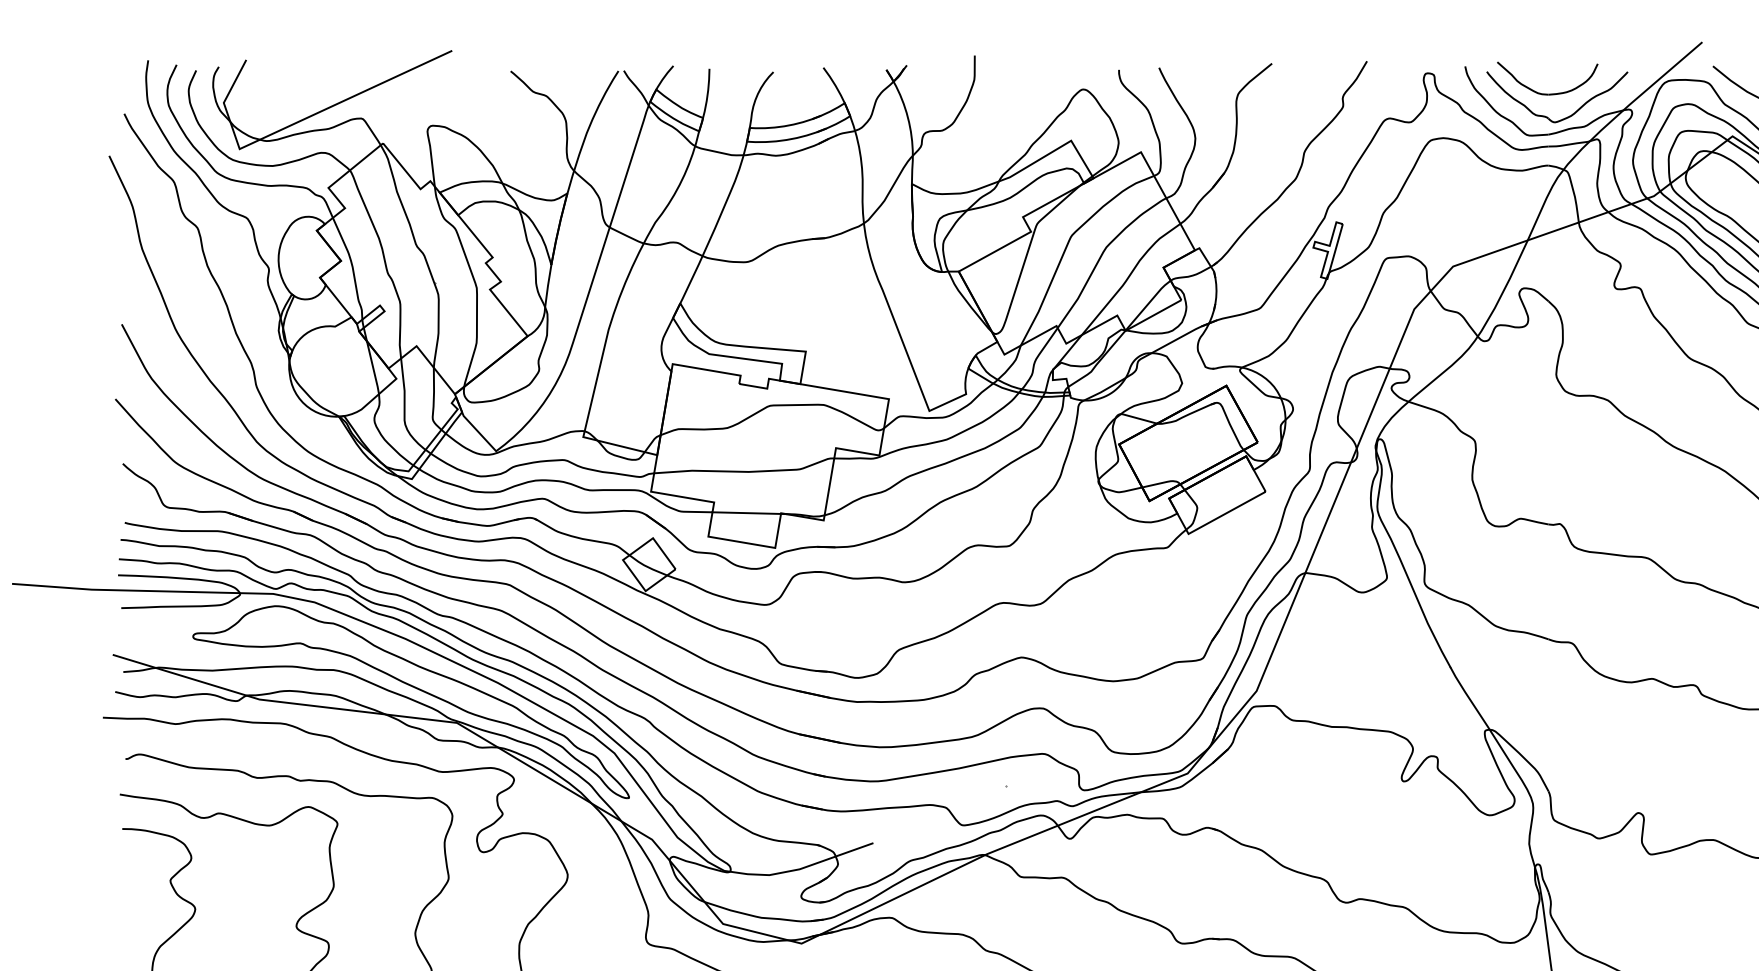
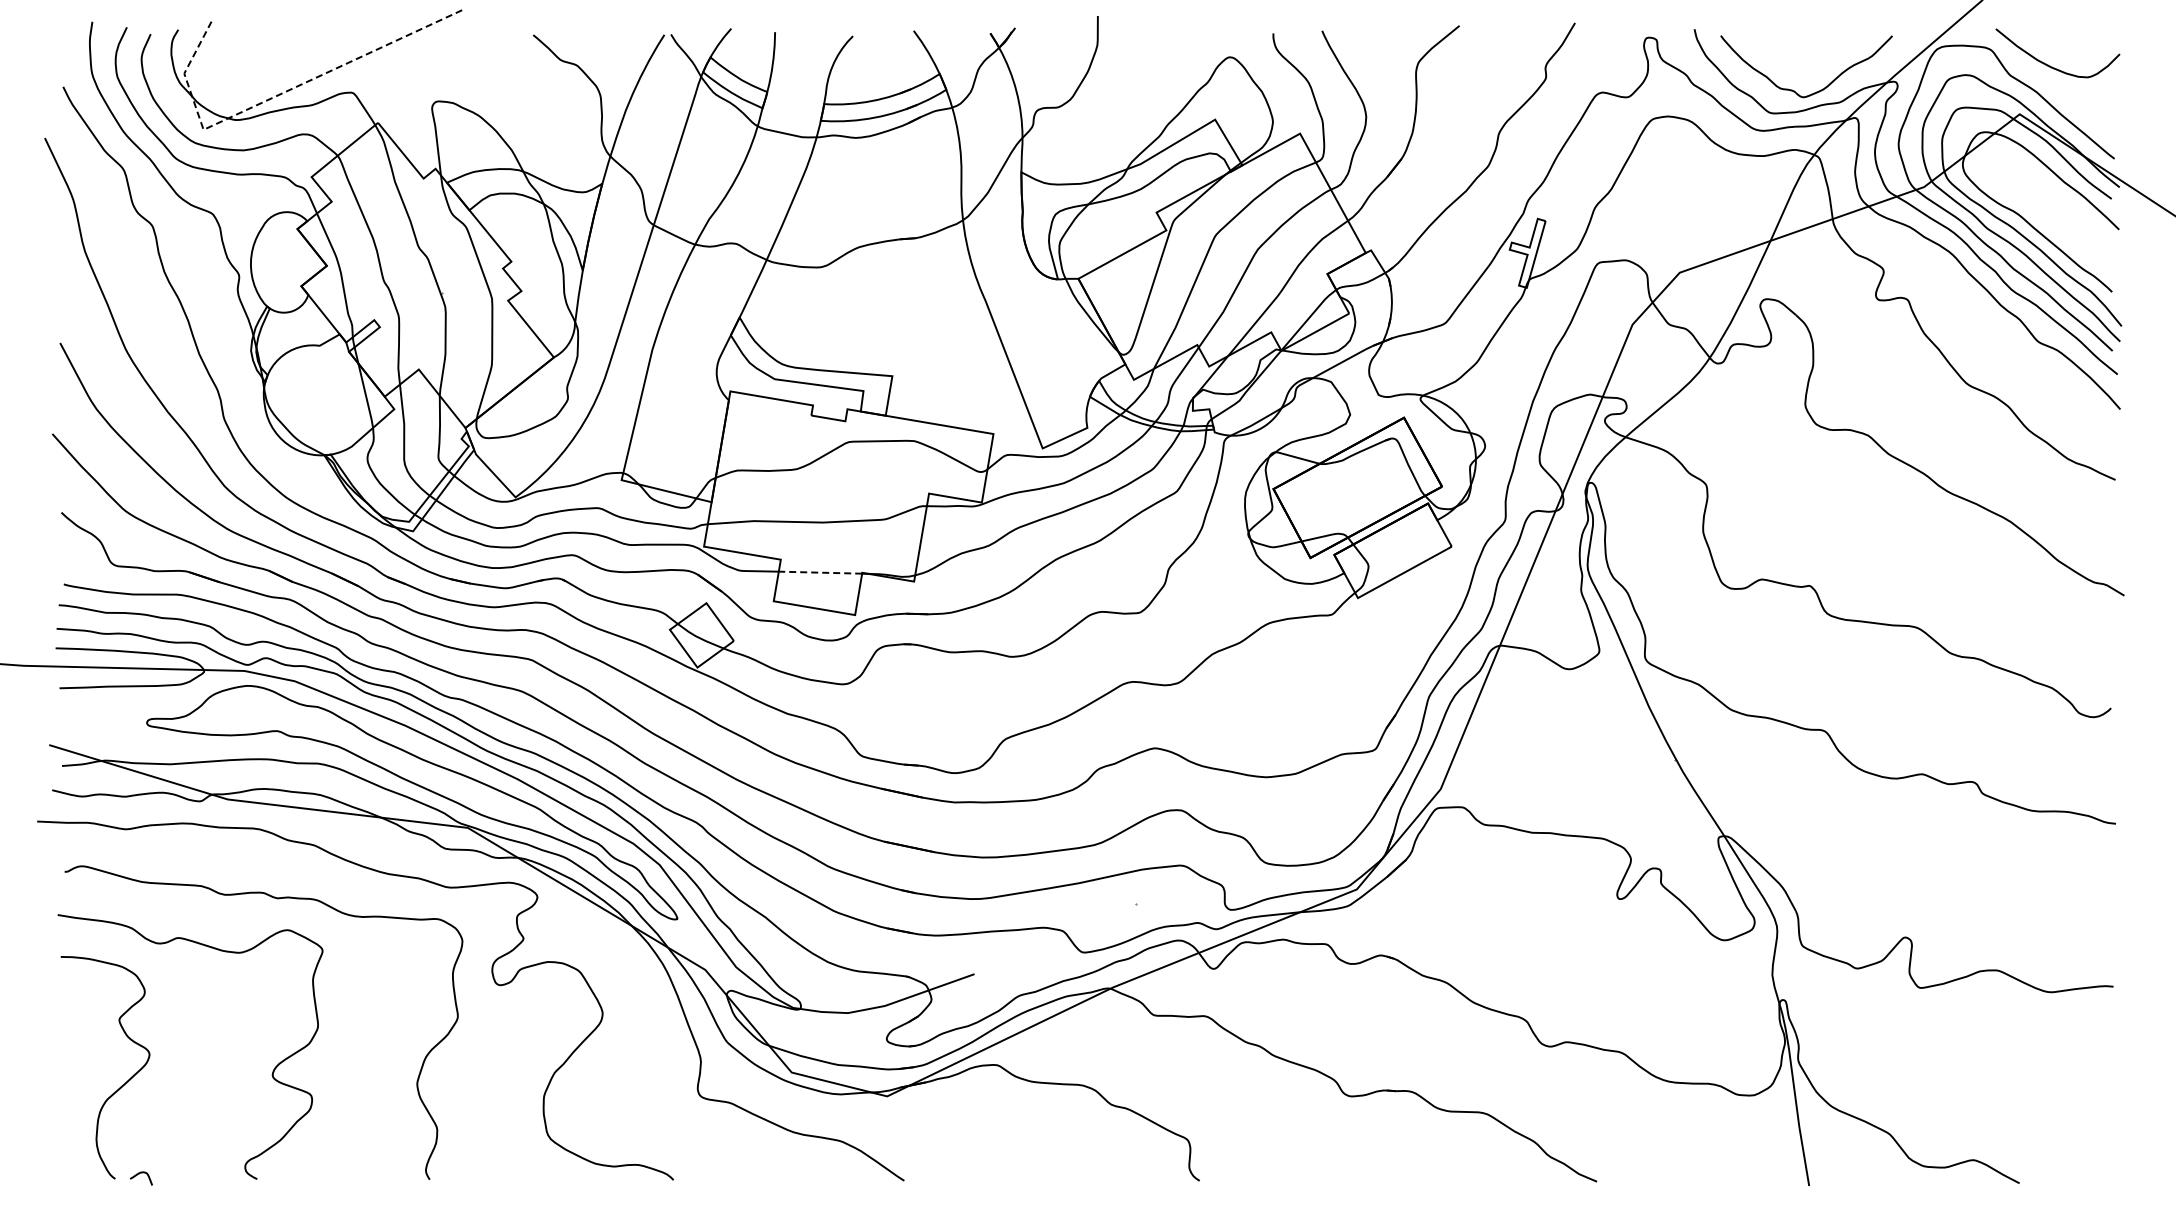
part: (1547, 93) -> (1794, 62), removed
line: (300, 120) -> (277, 95), solid -> dashed
line: (746, 512) -> (820, 572), solid -> dashed

